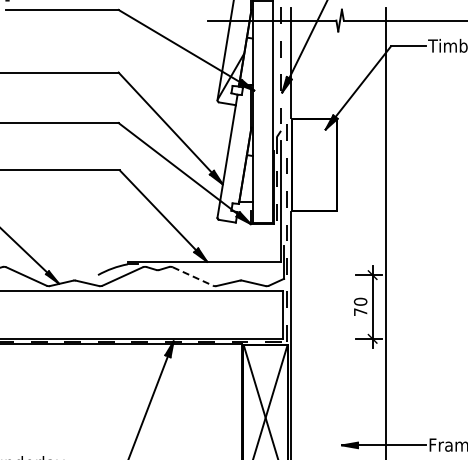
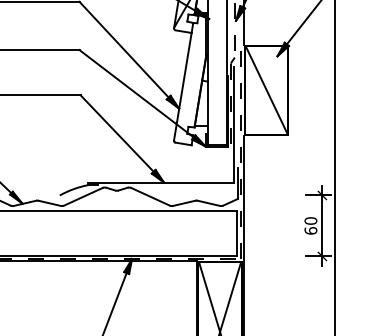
line: (313, 164) -> (265, 89), added
line: (193, 276) -> (151, 196), dashed -> solid
text: (360, 312) -> (310, 231), 70 -> 60

